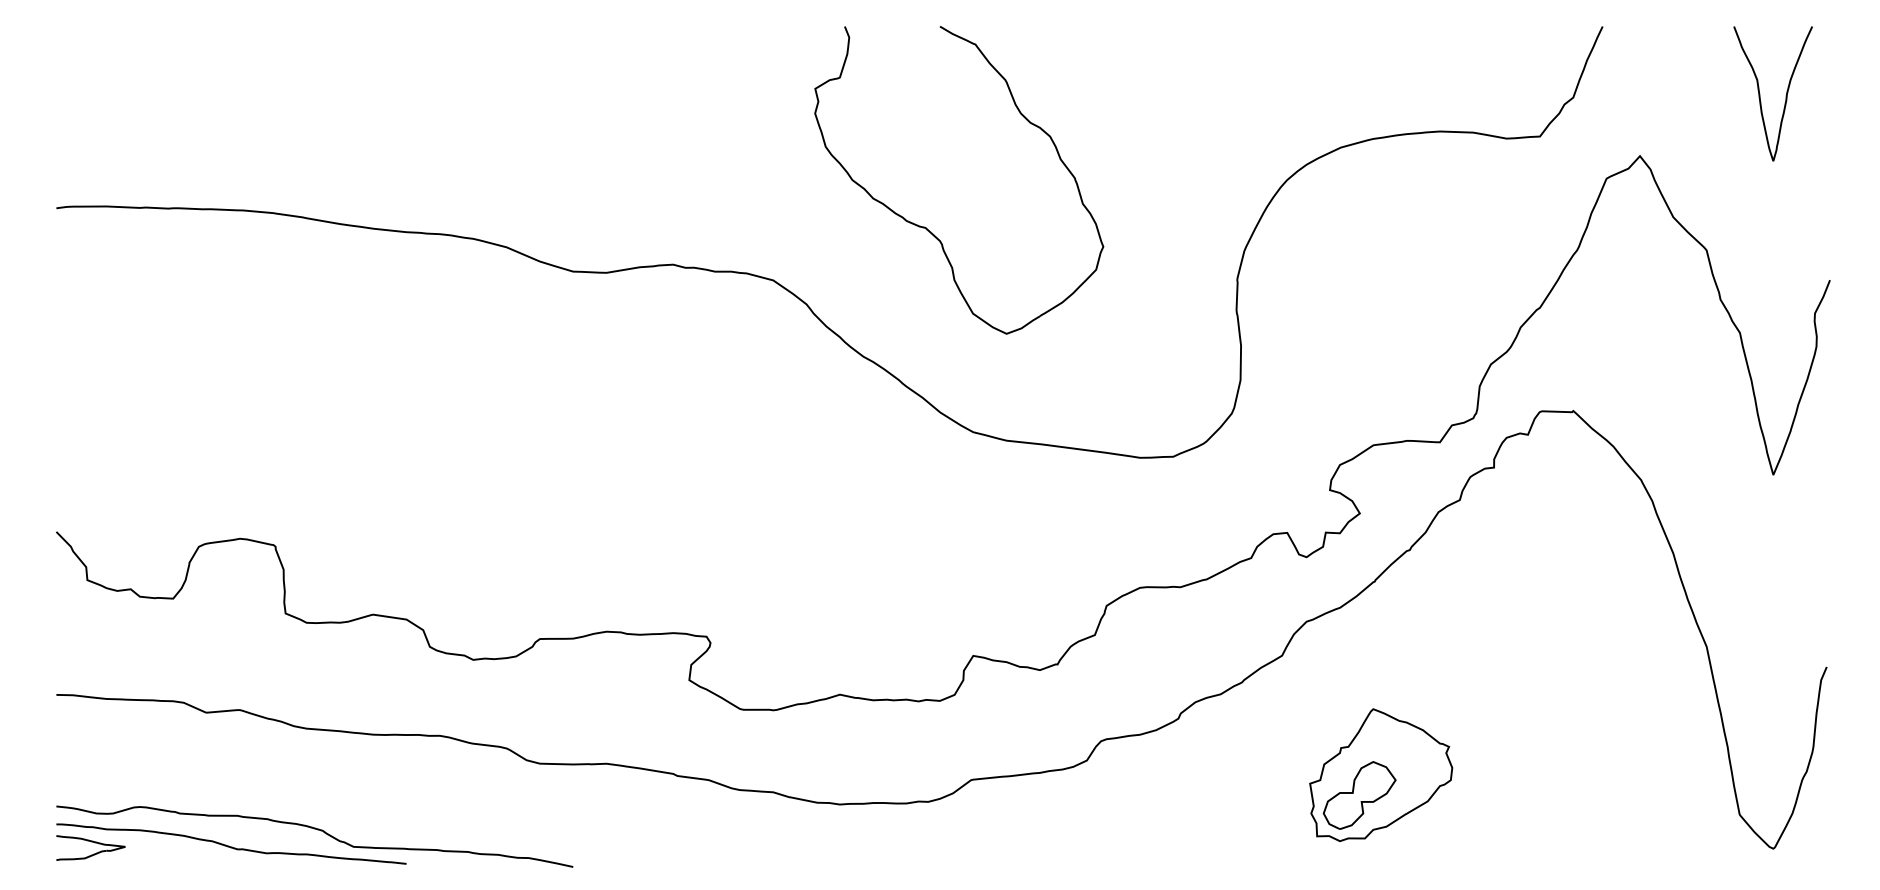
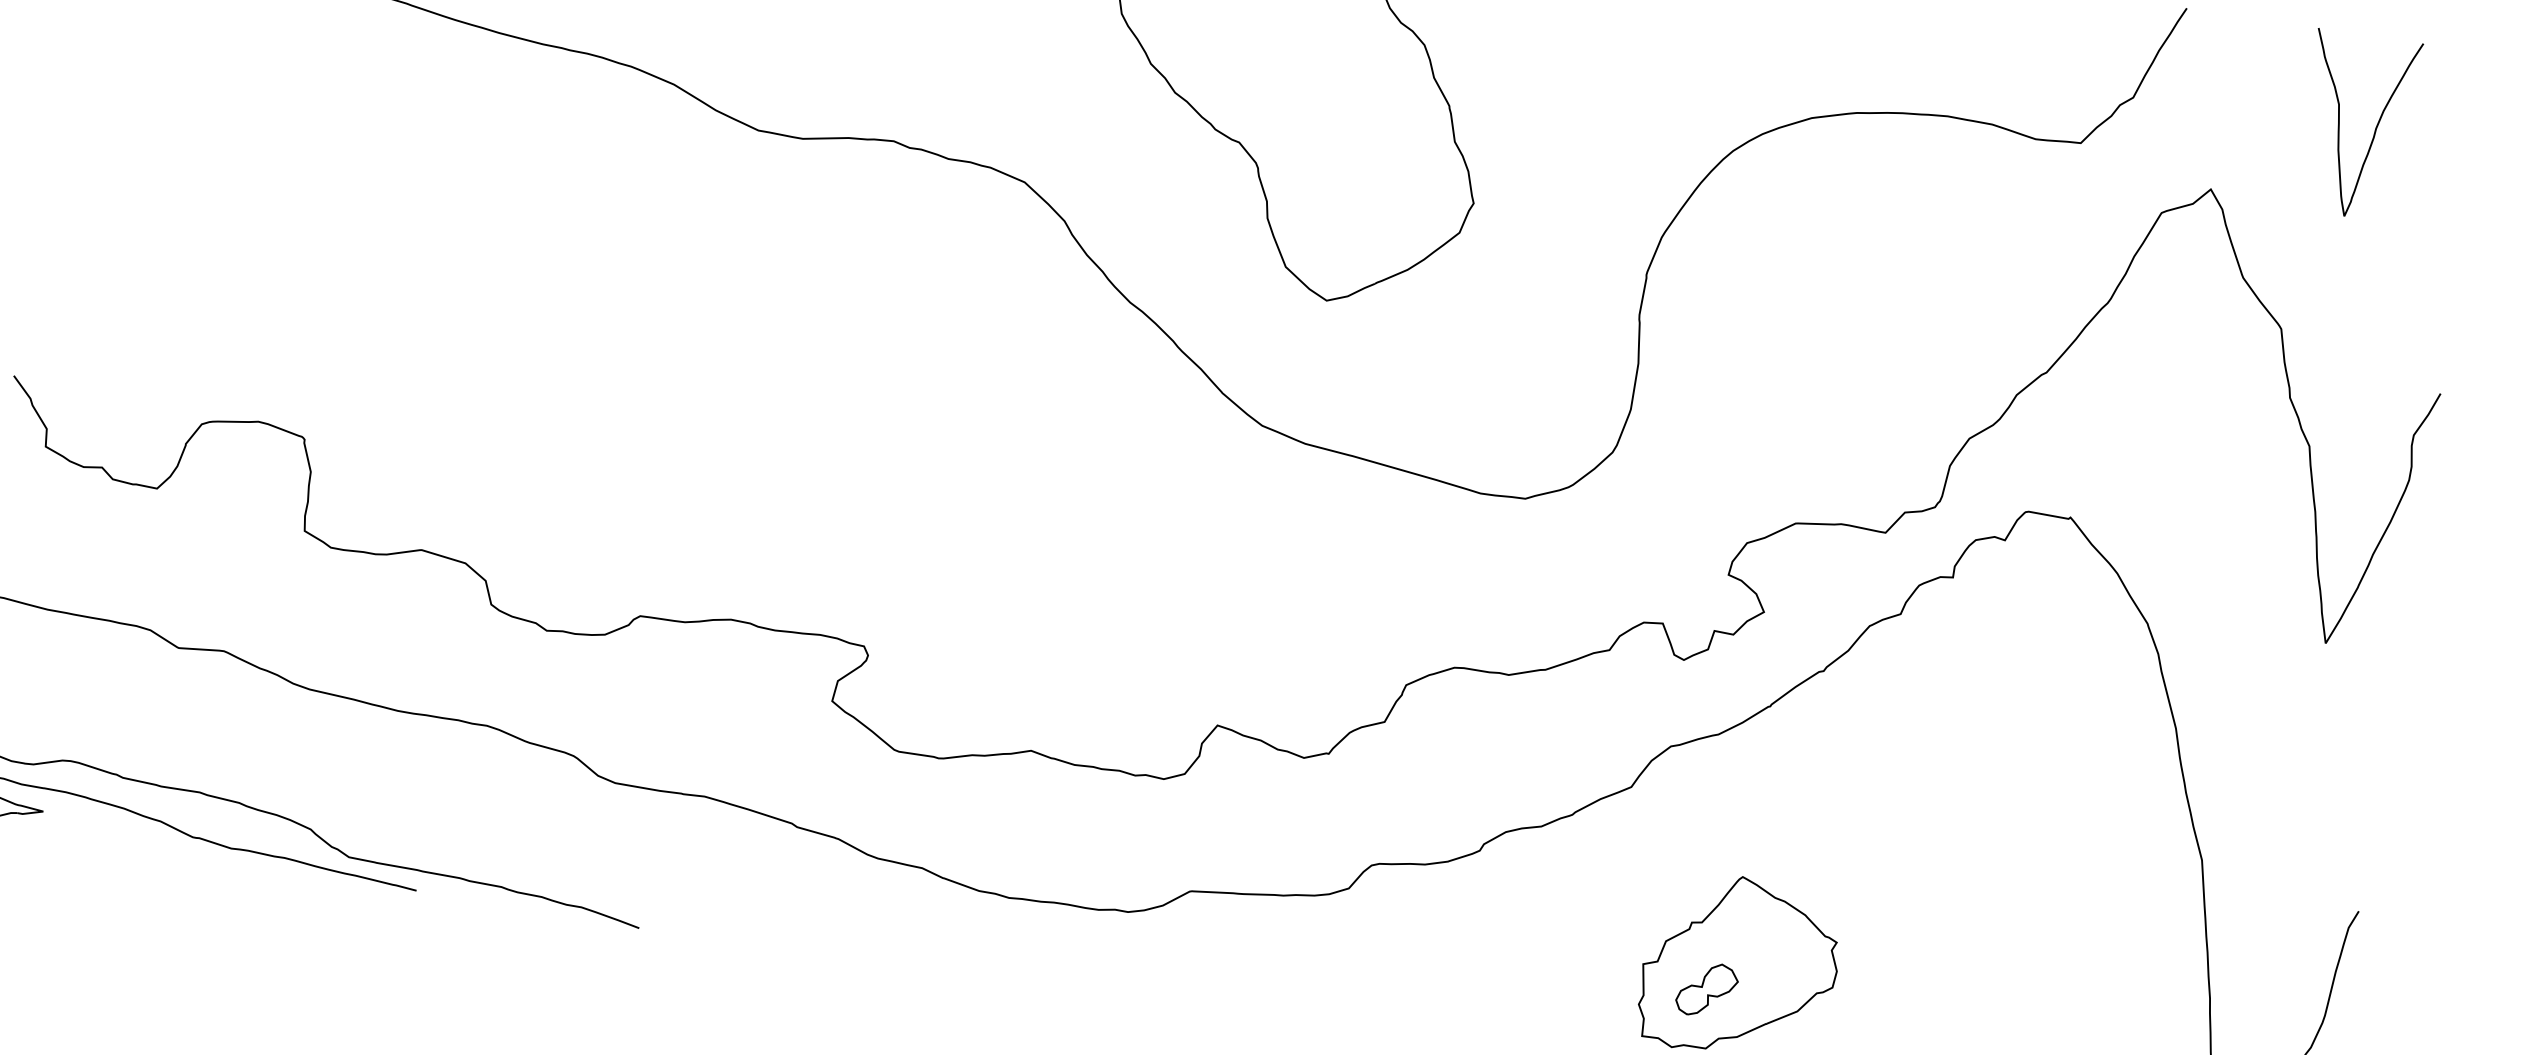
curve: (1760, 93) -> (2340, 123), moved
part: (1359, 795) -> (1707, 989), size x0.6

